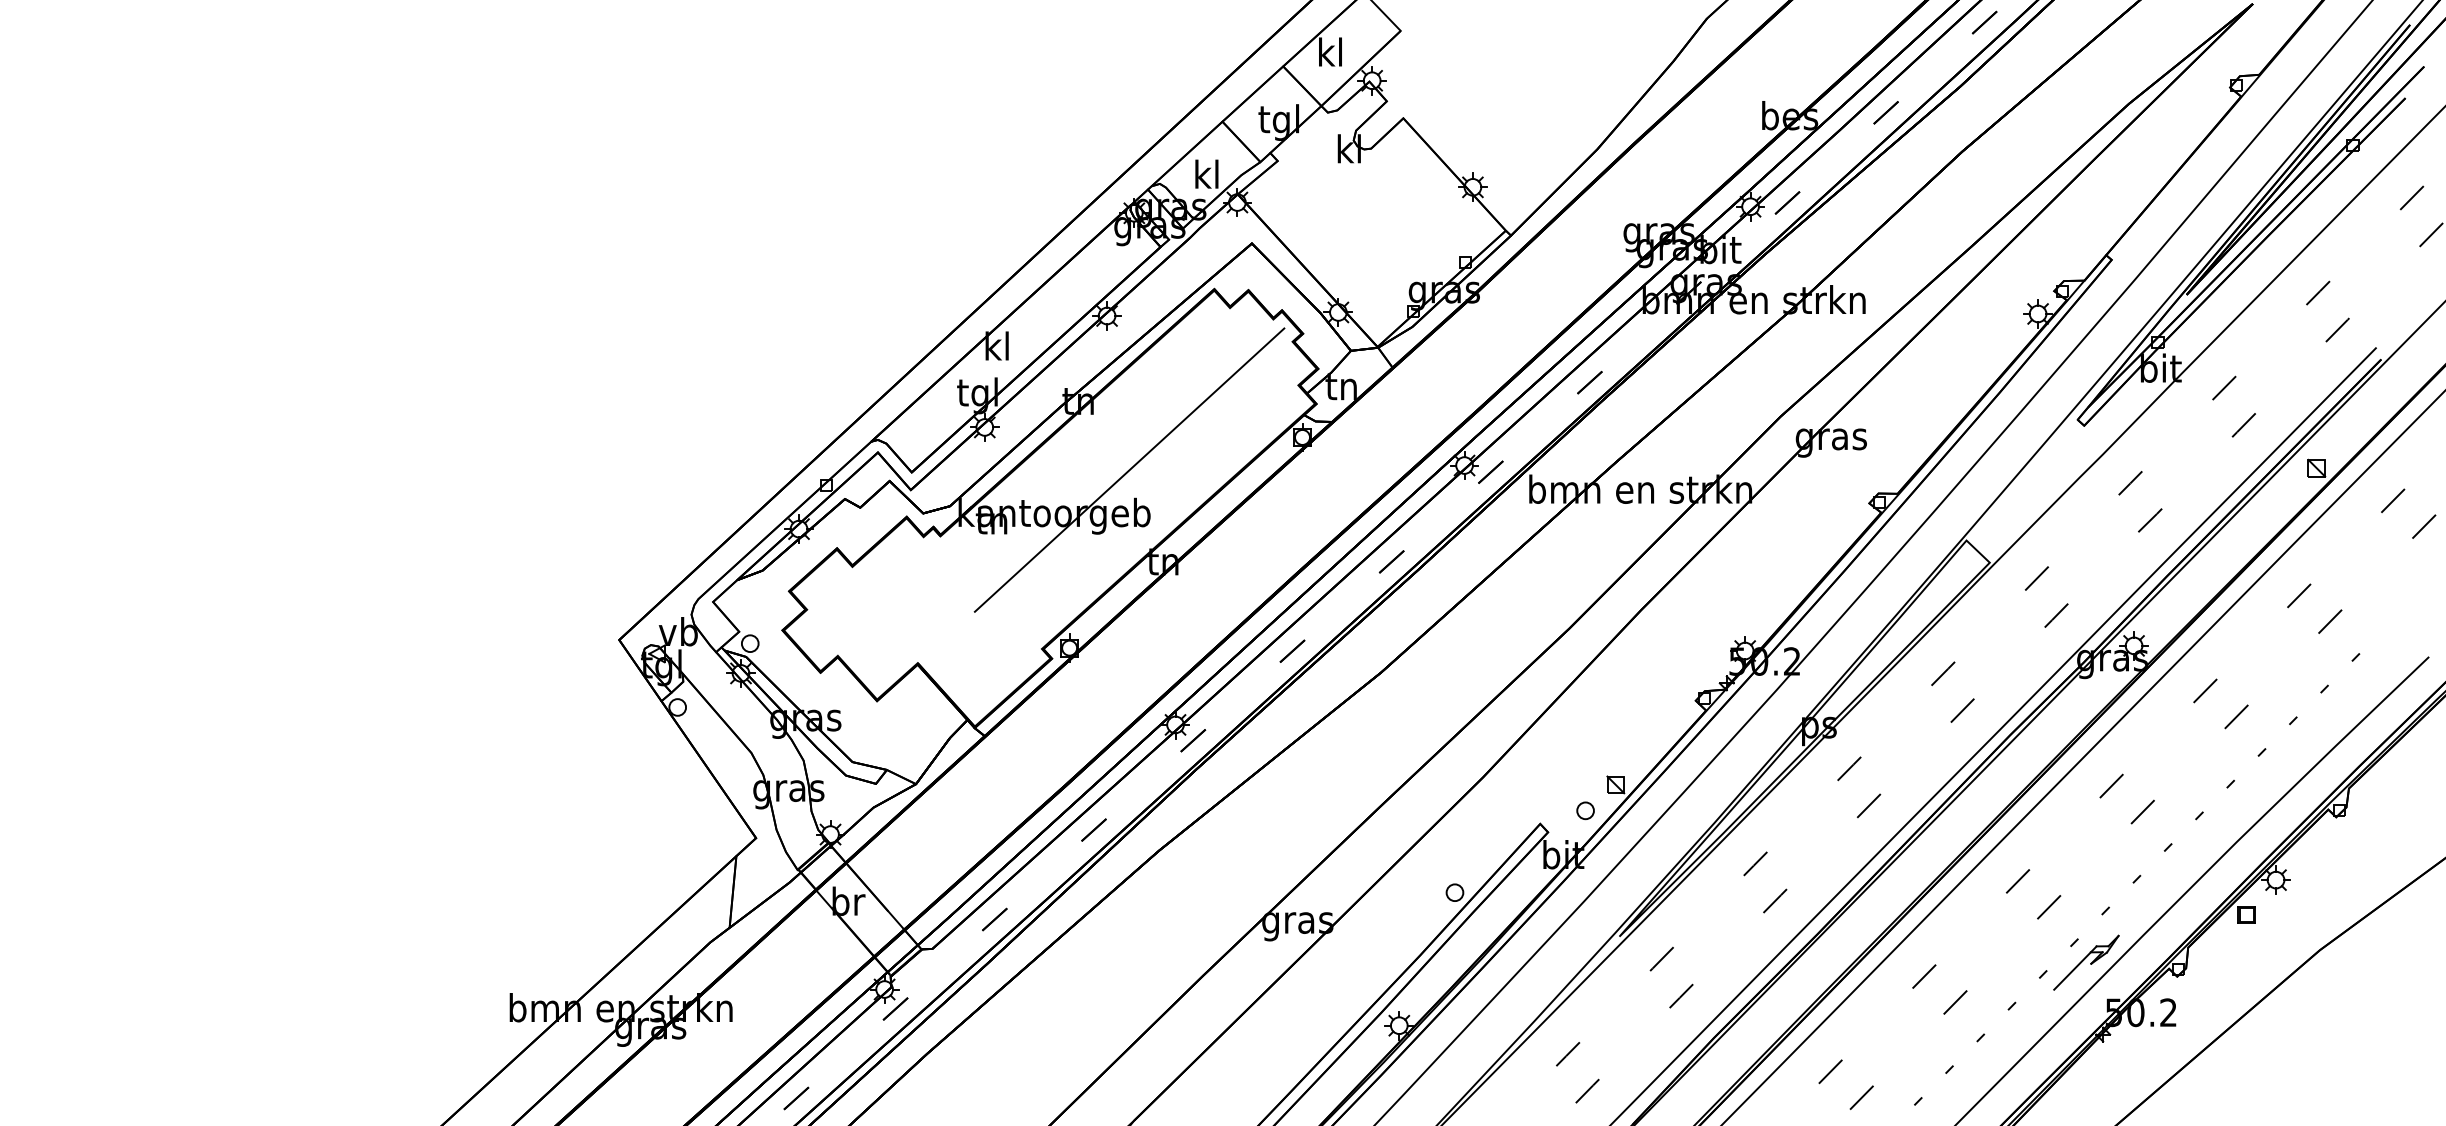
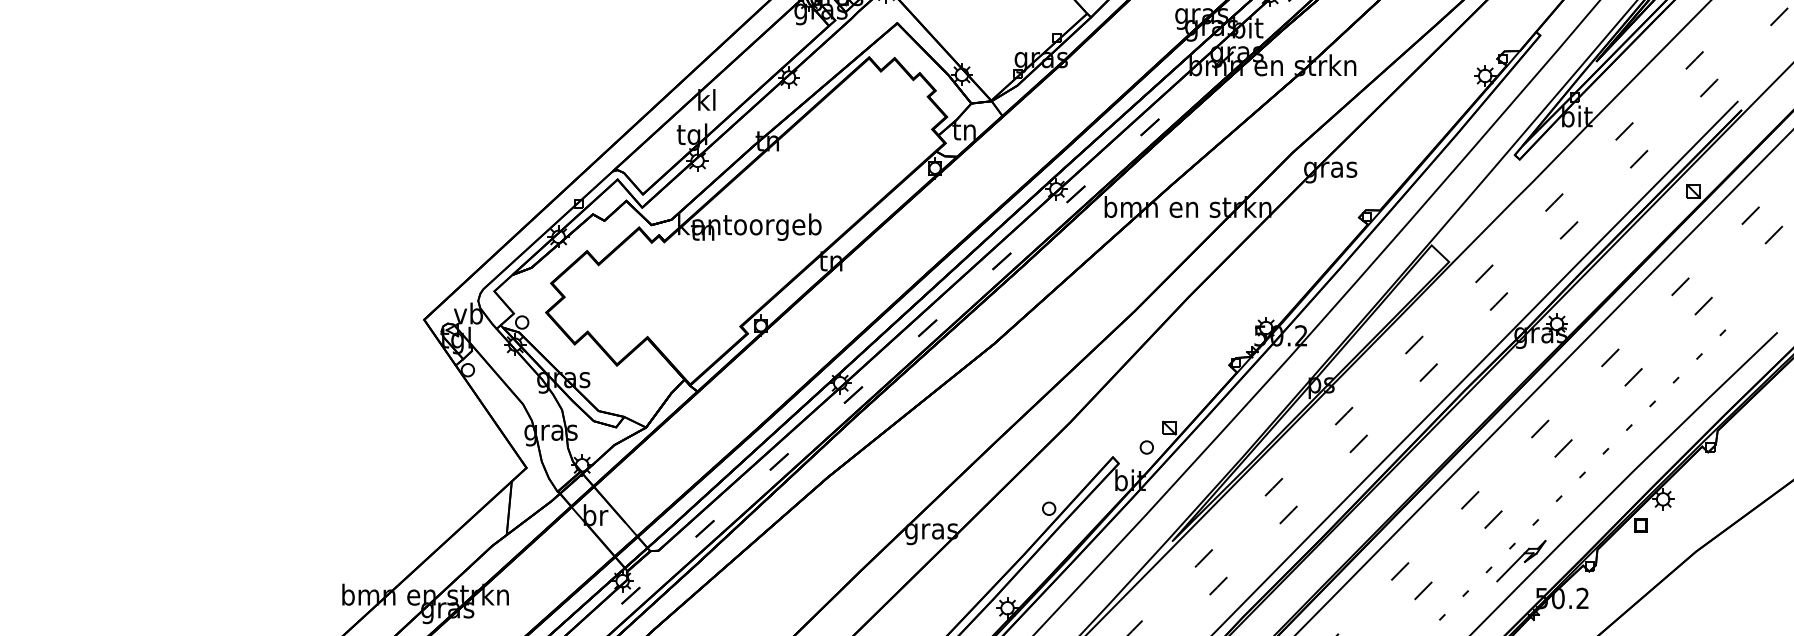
line: (1129, 469) -> (805, 192), removed

